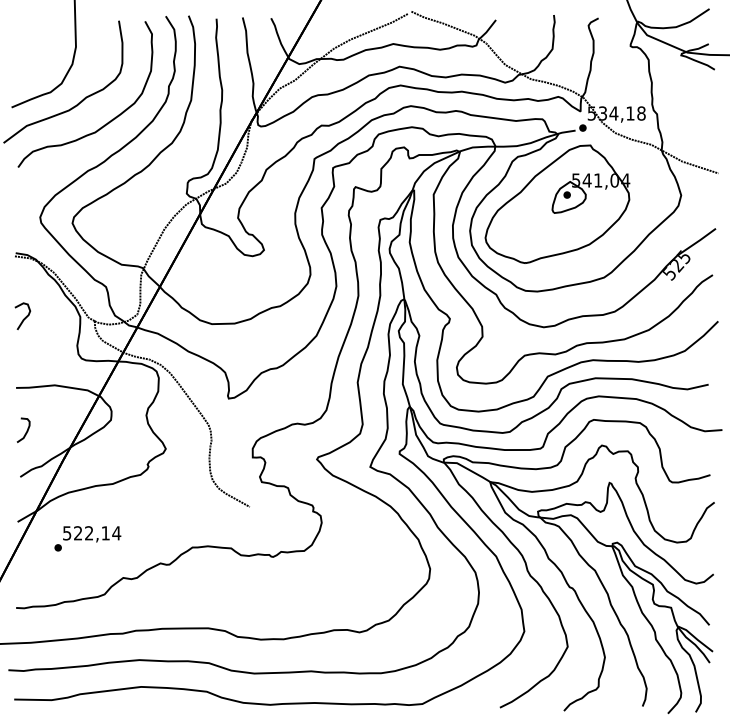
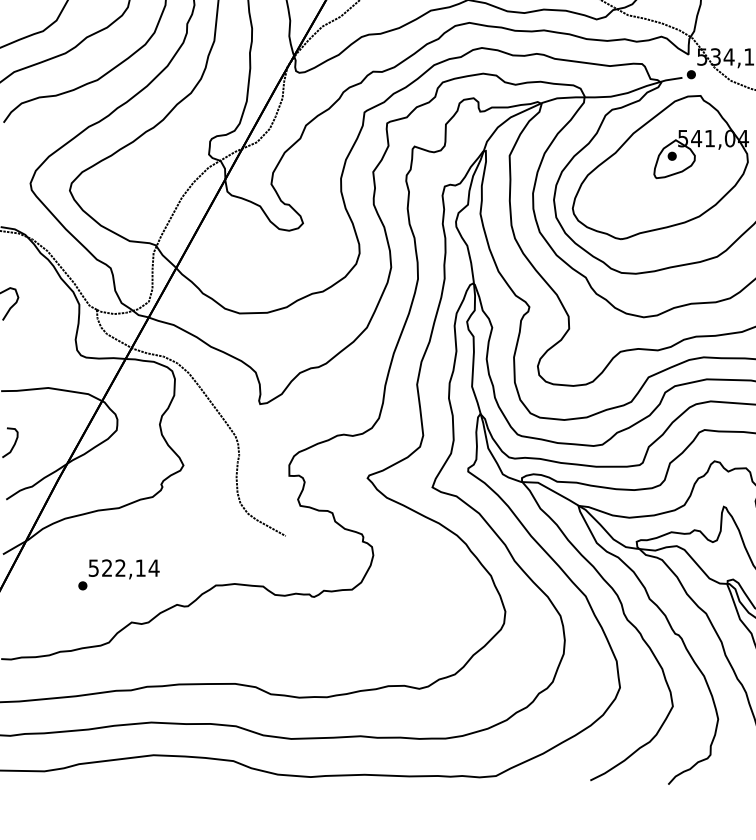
text: (87, 538) -> (118, 574), moved

